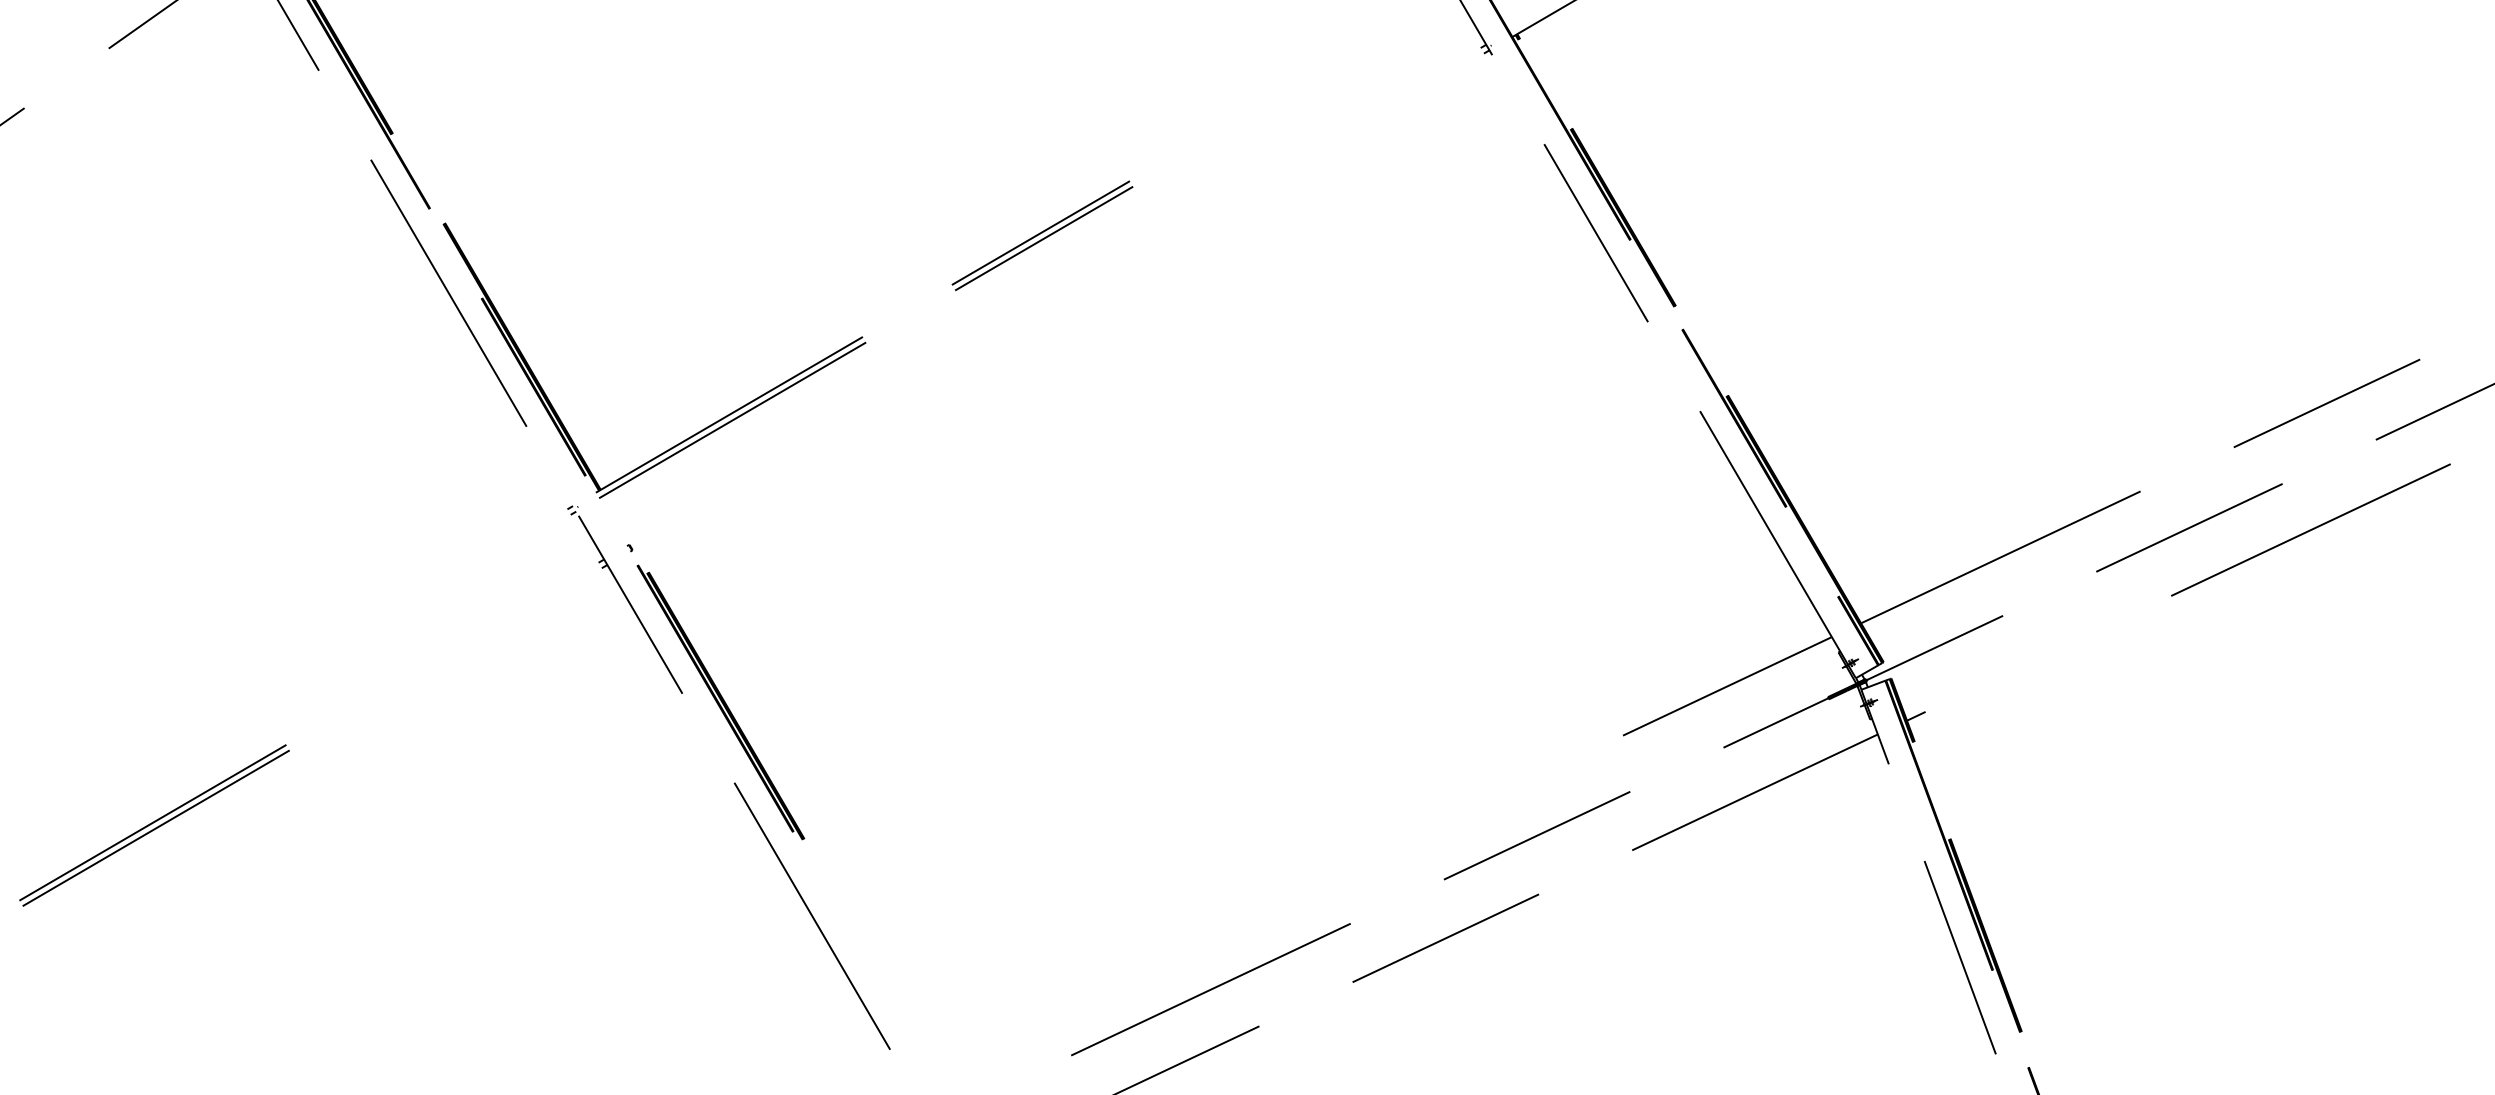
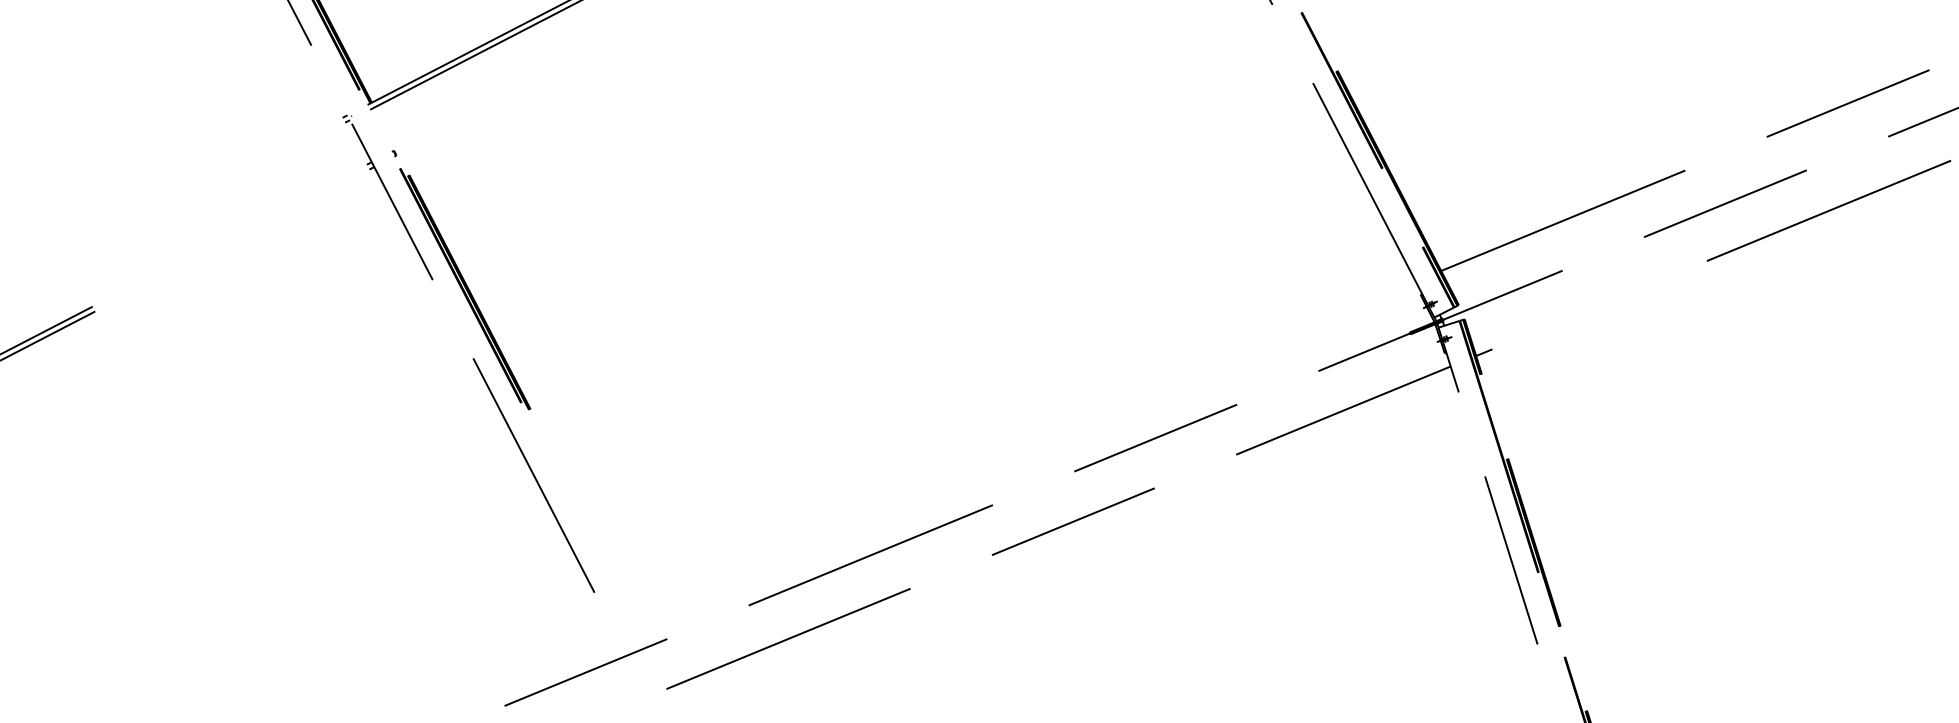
line: (1727, 686) -> (1324, 319), removed

